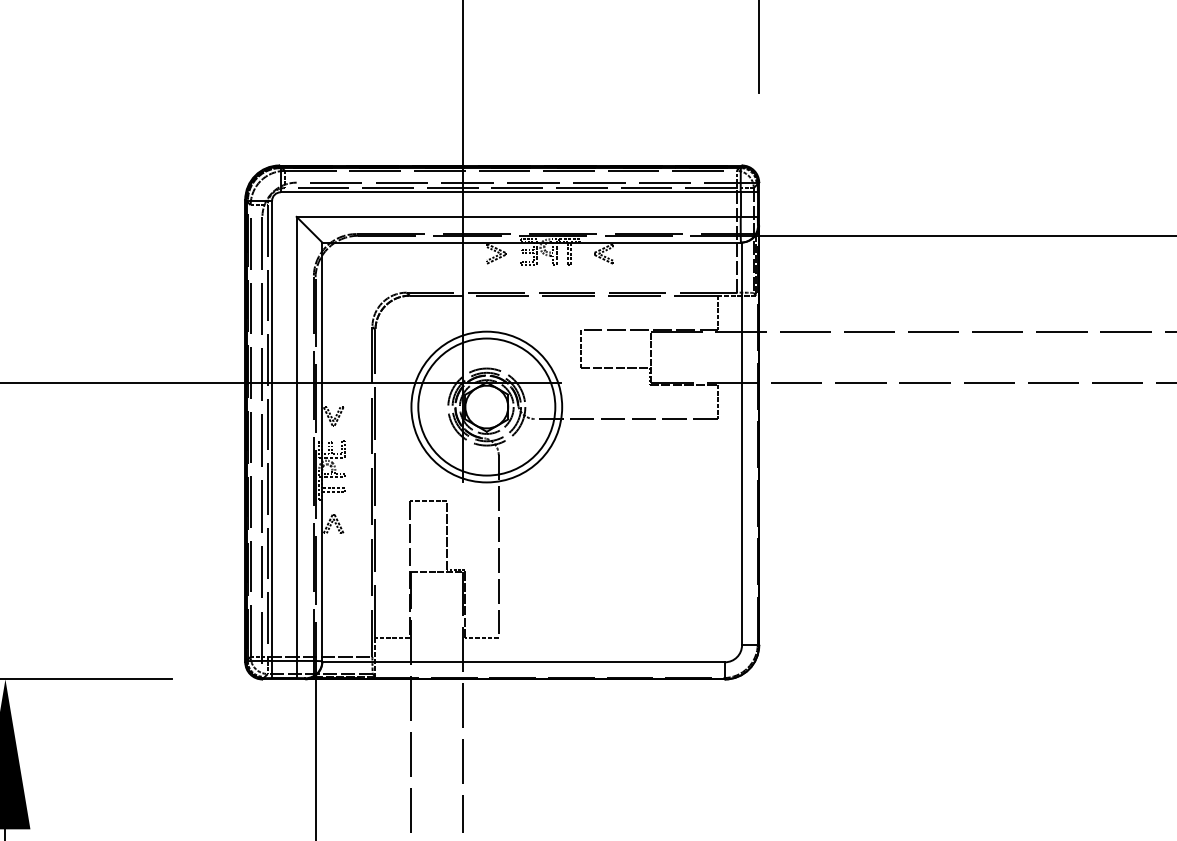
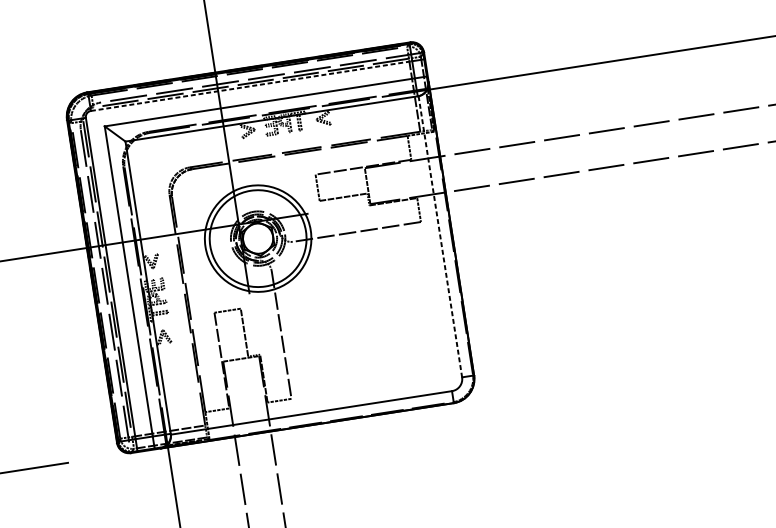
line: (511, 192) -> (252, 86), solid -> dashed
line: (742, 444) -> (440, 237), solid -> dashed

